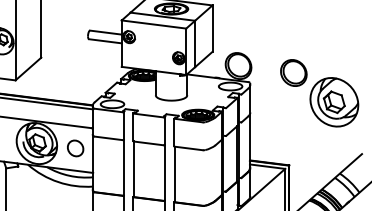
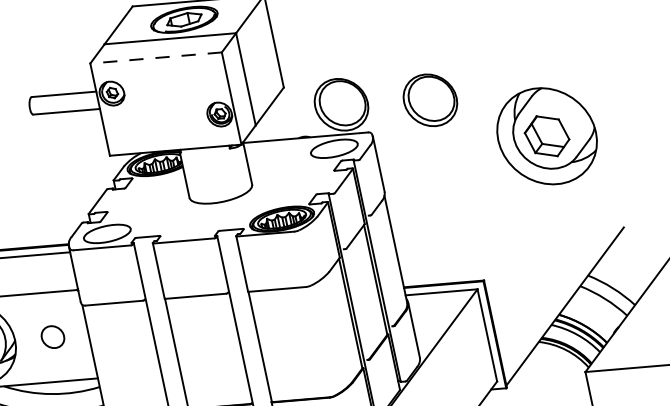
line: (153, 24) -> (155, 58), solid -> dashed
part: (293, 72) -> (429, 99), moved
part: (75, 148) -> (52, 337), size x0.7

